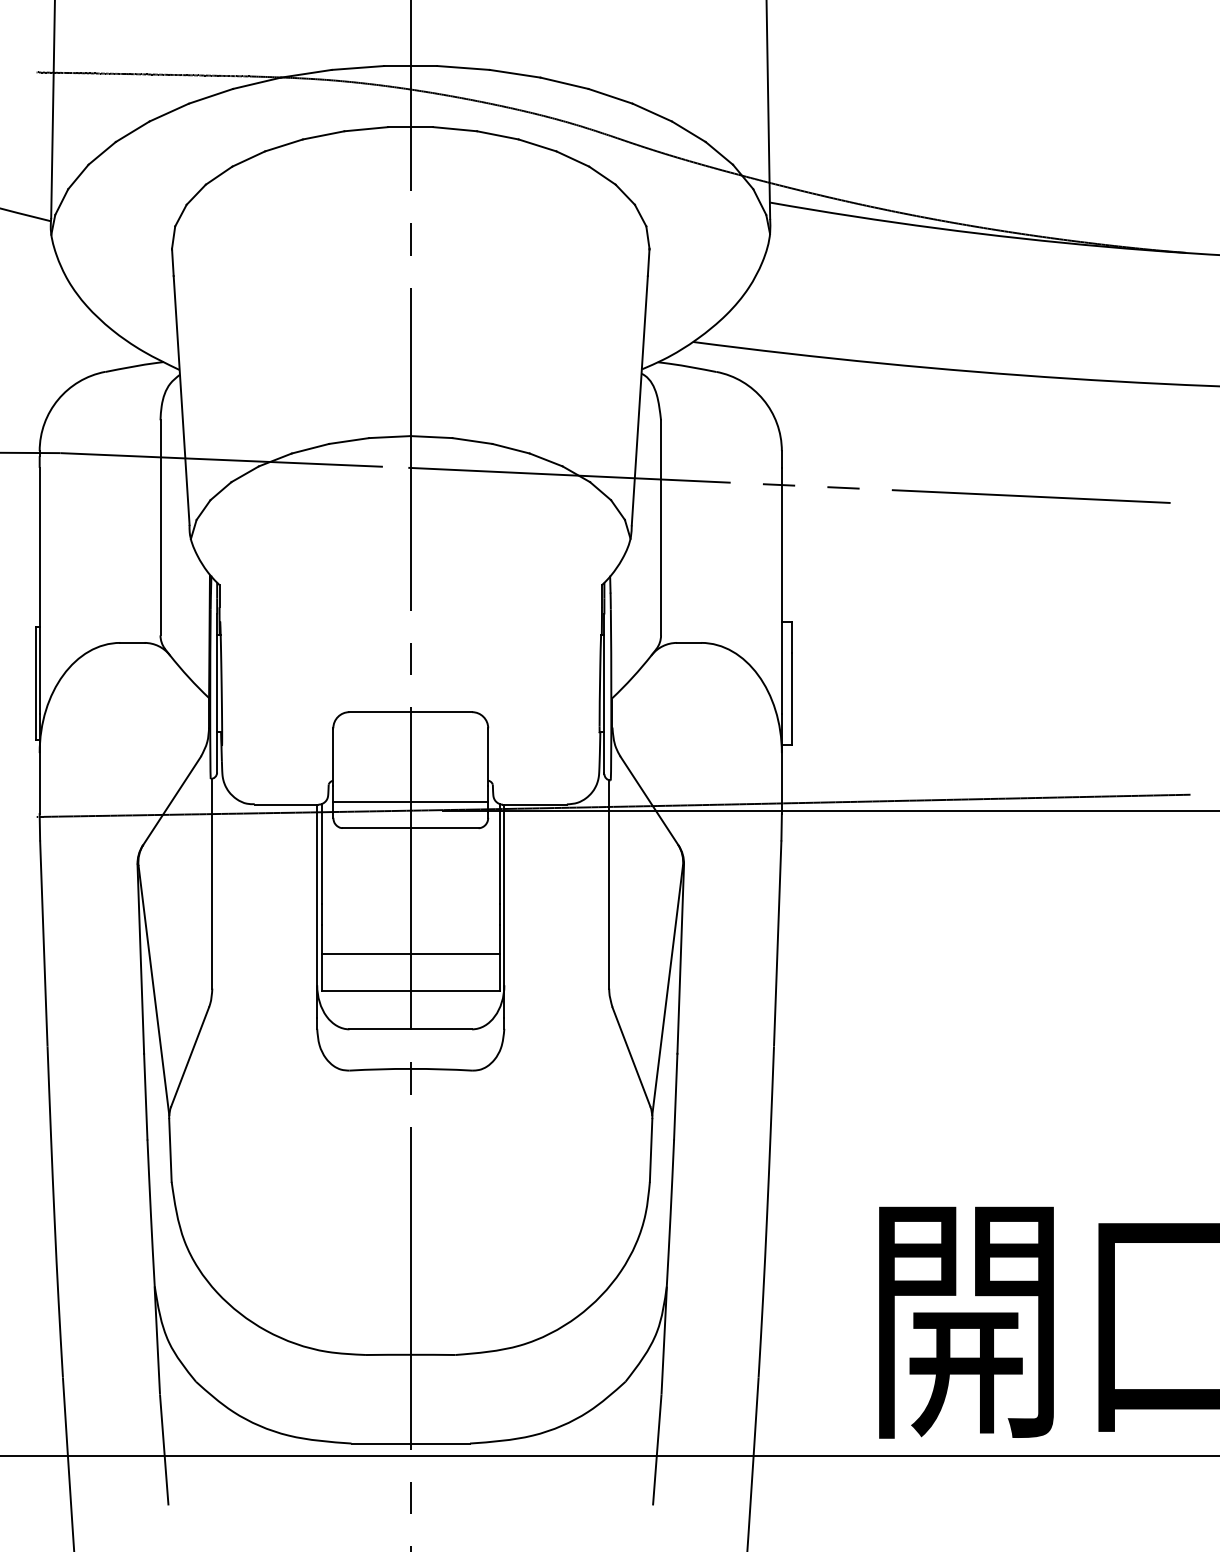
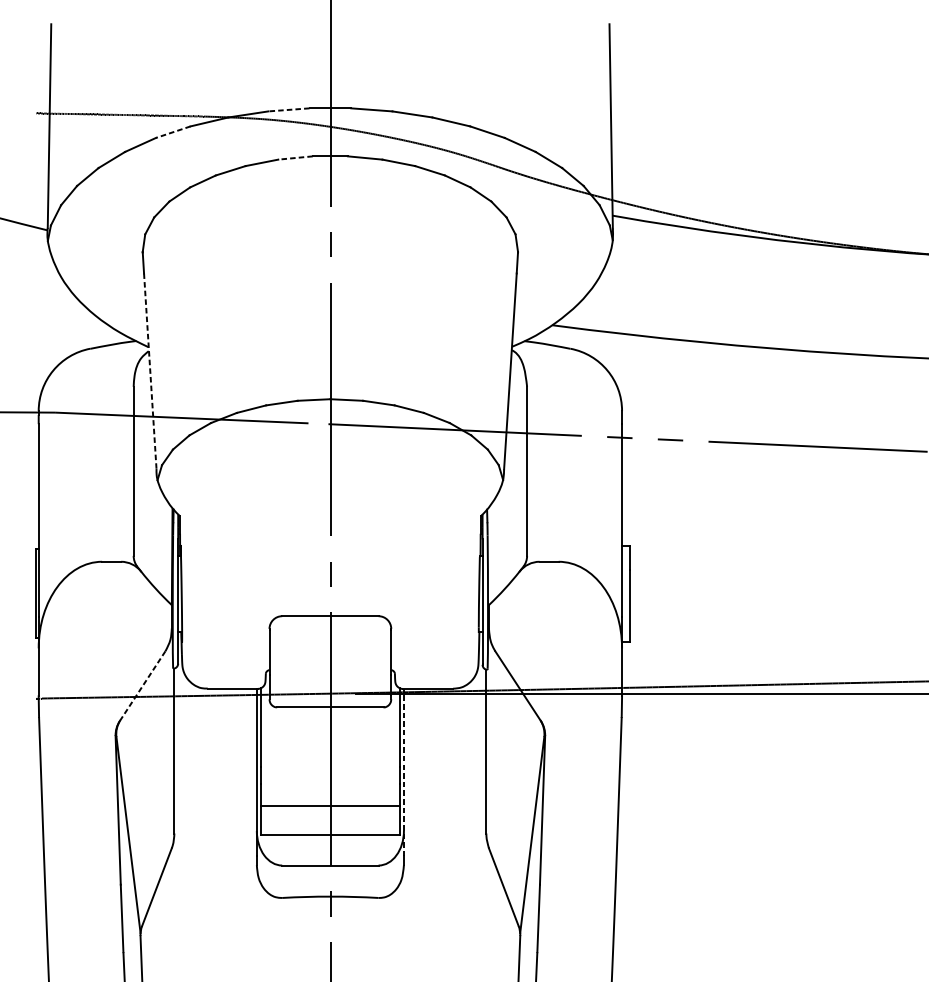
line: (357, 68) -> (288, 110), solid -> dashed
line: (210, 96) -> (172, 132), solid -> dashed
line: (365, 129) -> (294, 158), solid -> dashed
line: (181, 400) -> (150, 371), solid -> dashed
line: (171, 801) -> (142, 686), solid -> dashed
line: (410, 802) -> (330, 687), removed
line: (504, 911) -> (404, 772), solid -> dashed

